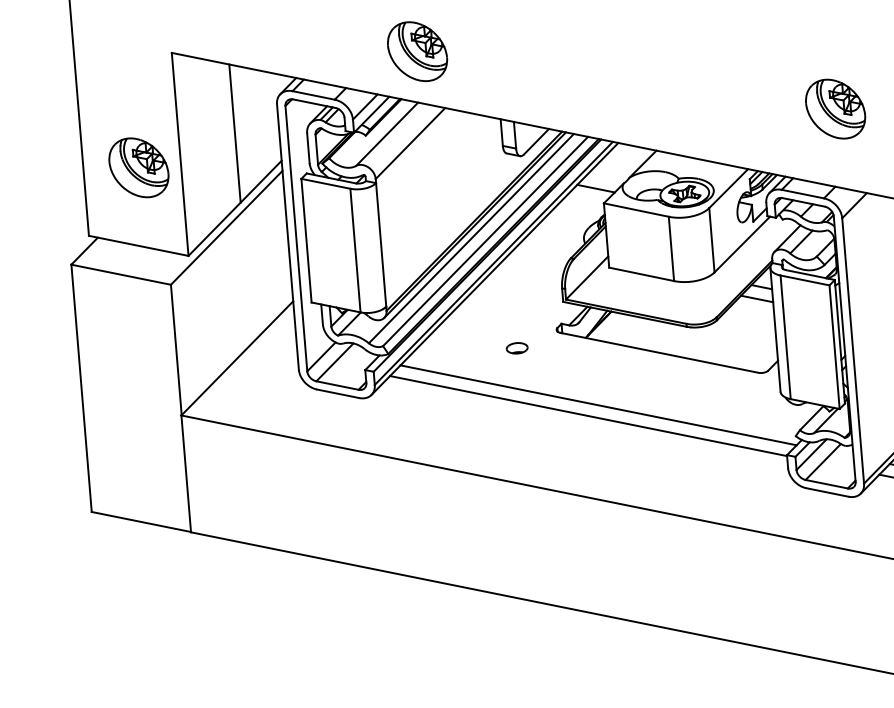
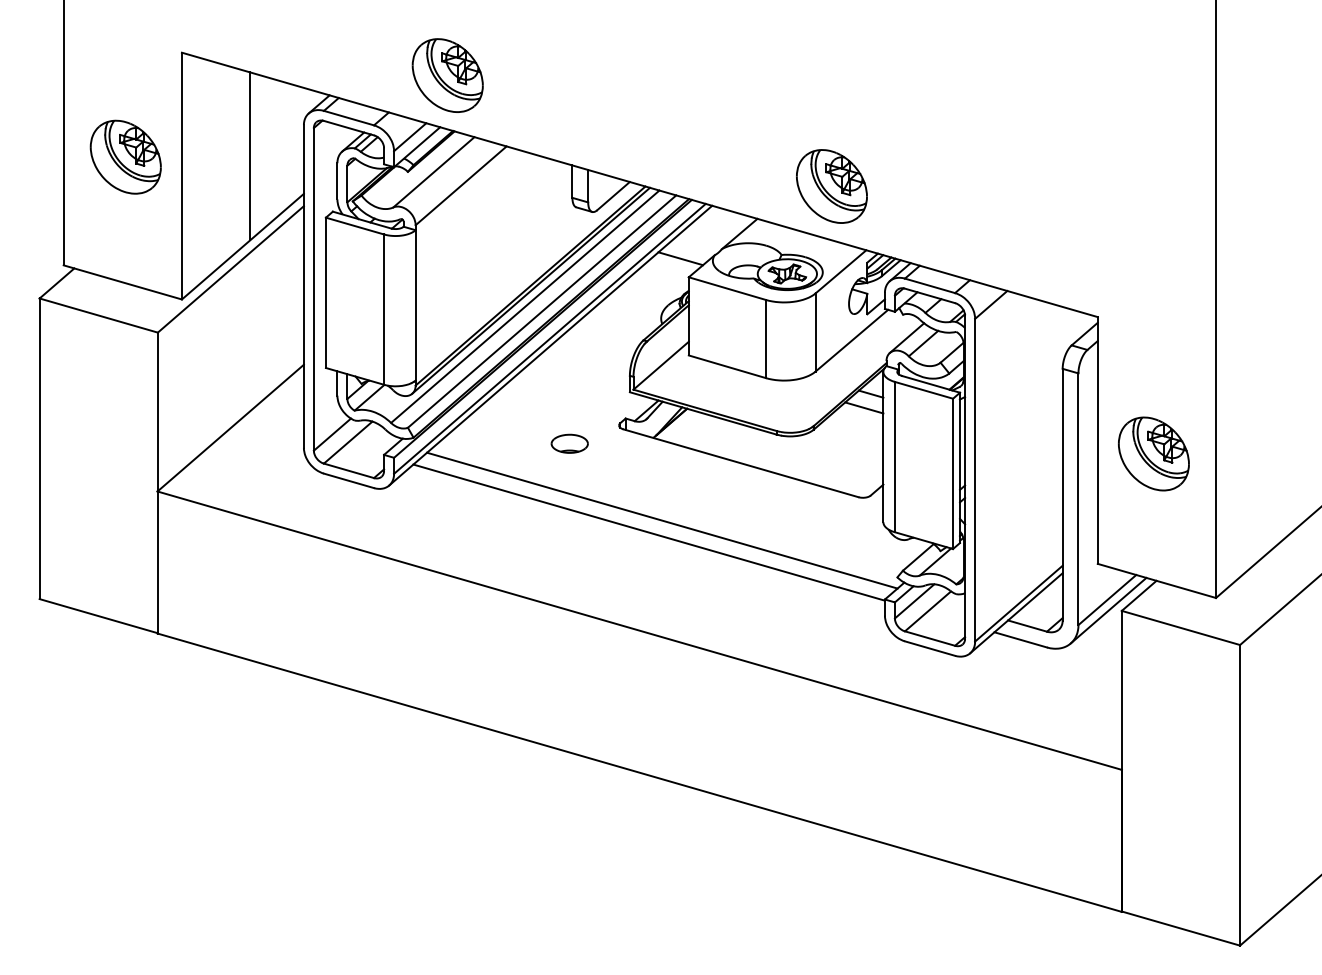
part: (417, 51) -> (447, 75), moved
part: (835, 109) -> (831, 186), moved
part: (138, 167) -> (125, 156), moved
part: (517, 348) -> (569, 443), size x1.43

